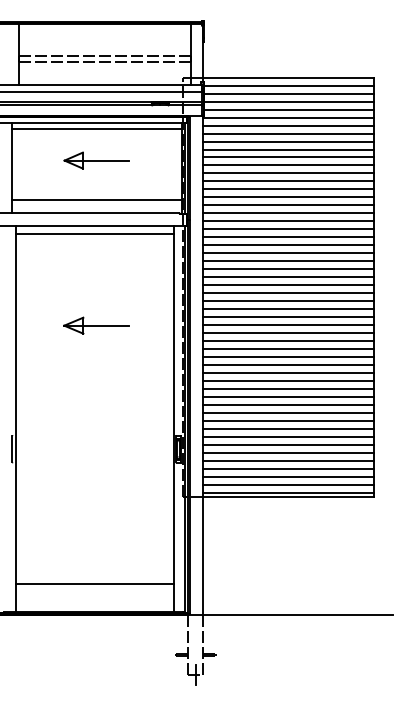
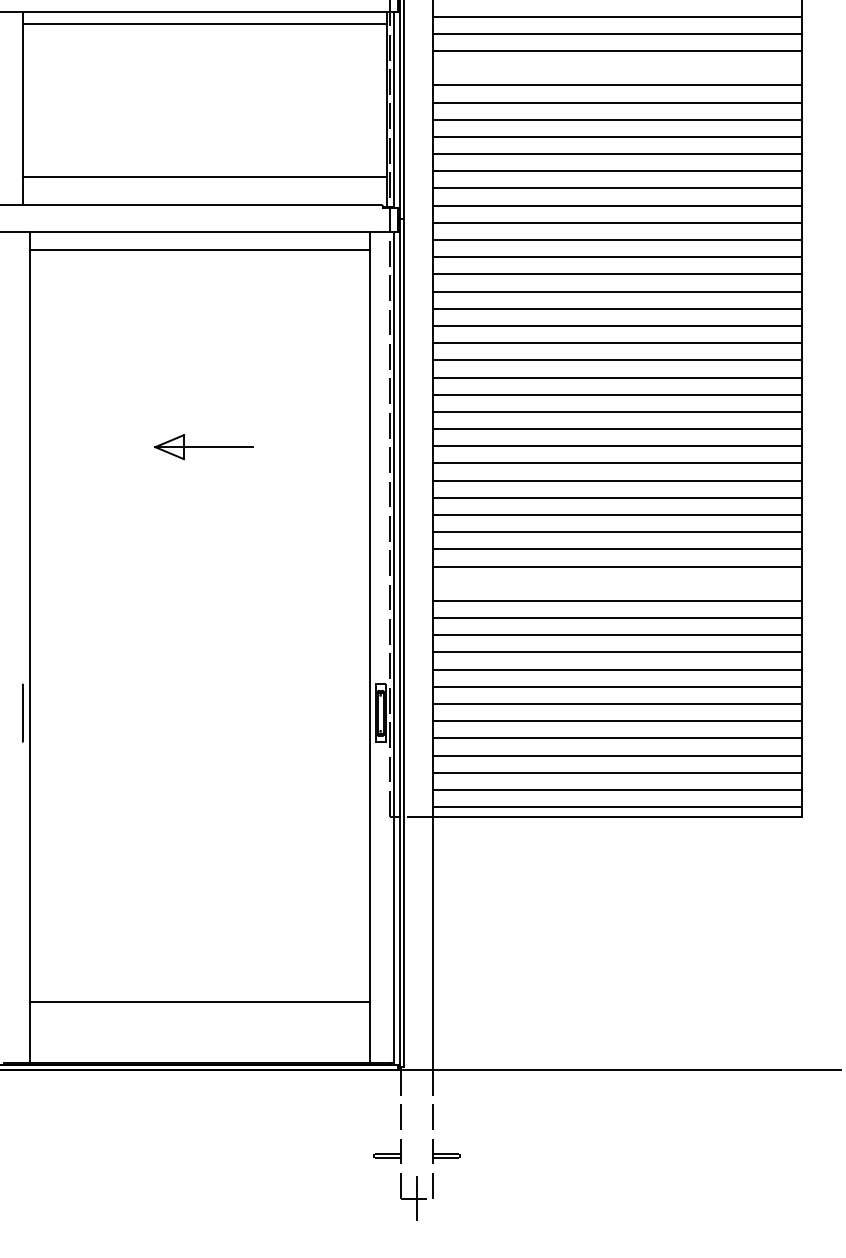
line: (288, 149) -> (617, 68), removed
part: (96, 160) -> (203, 91), removed
part: (96, 325) -> (203, 446), size x0.7
line: (288, 389) -> (617, 584), removed

